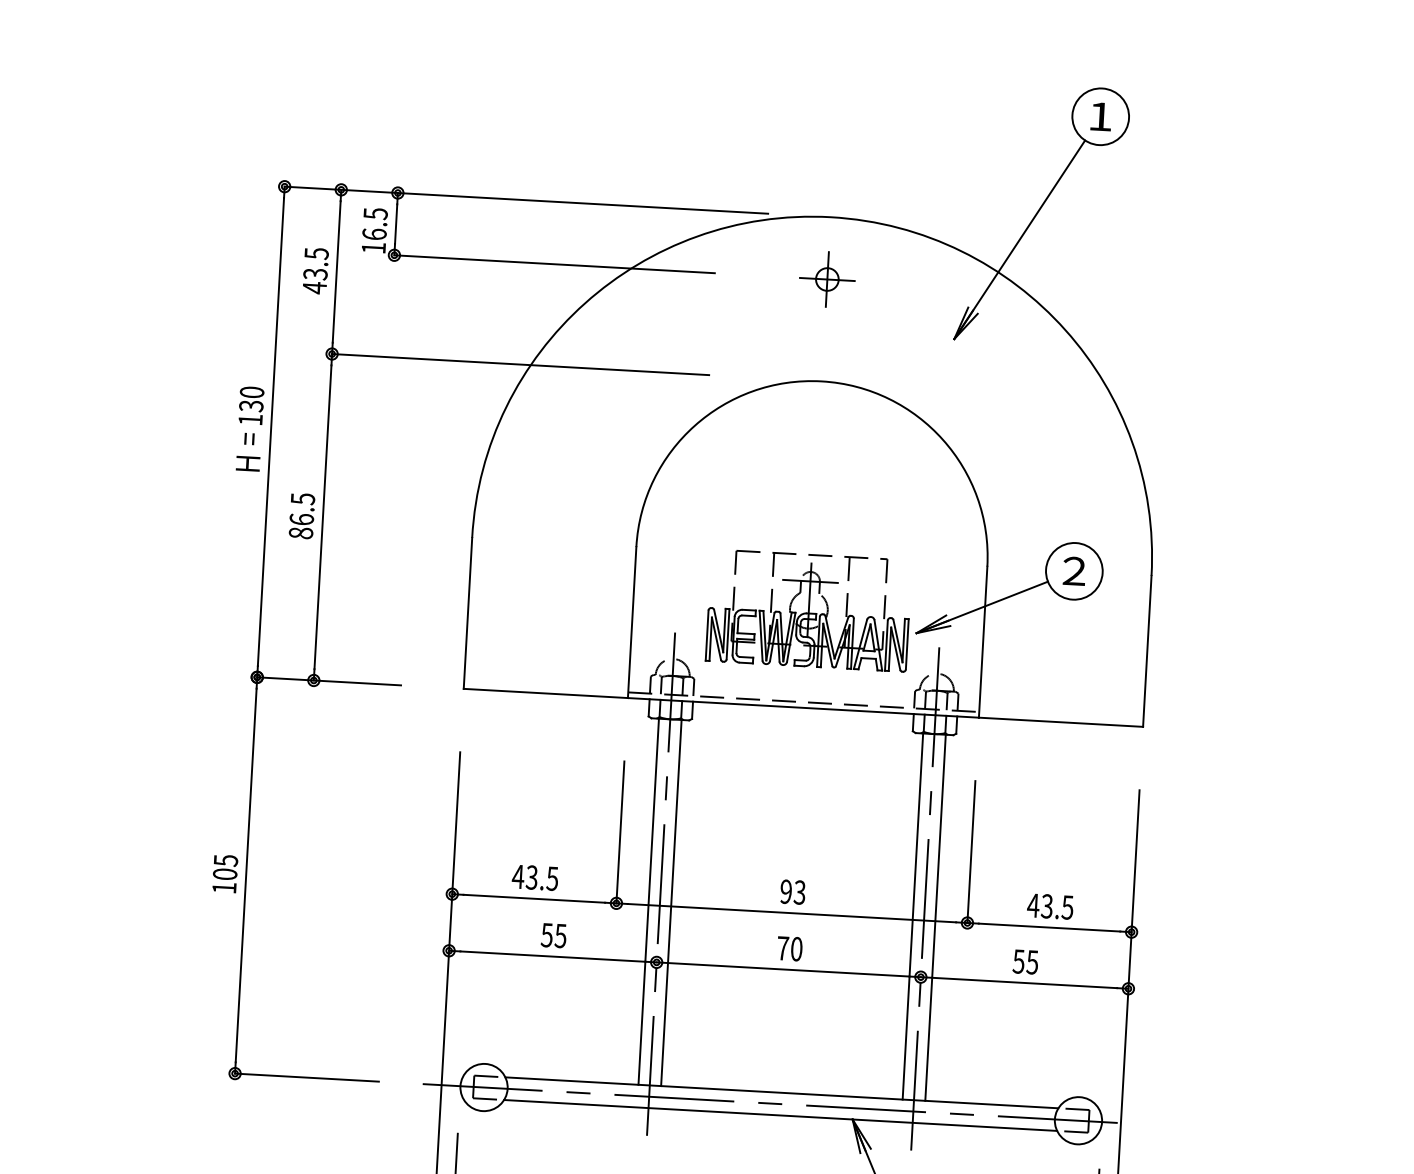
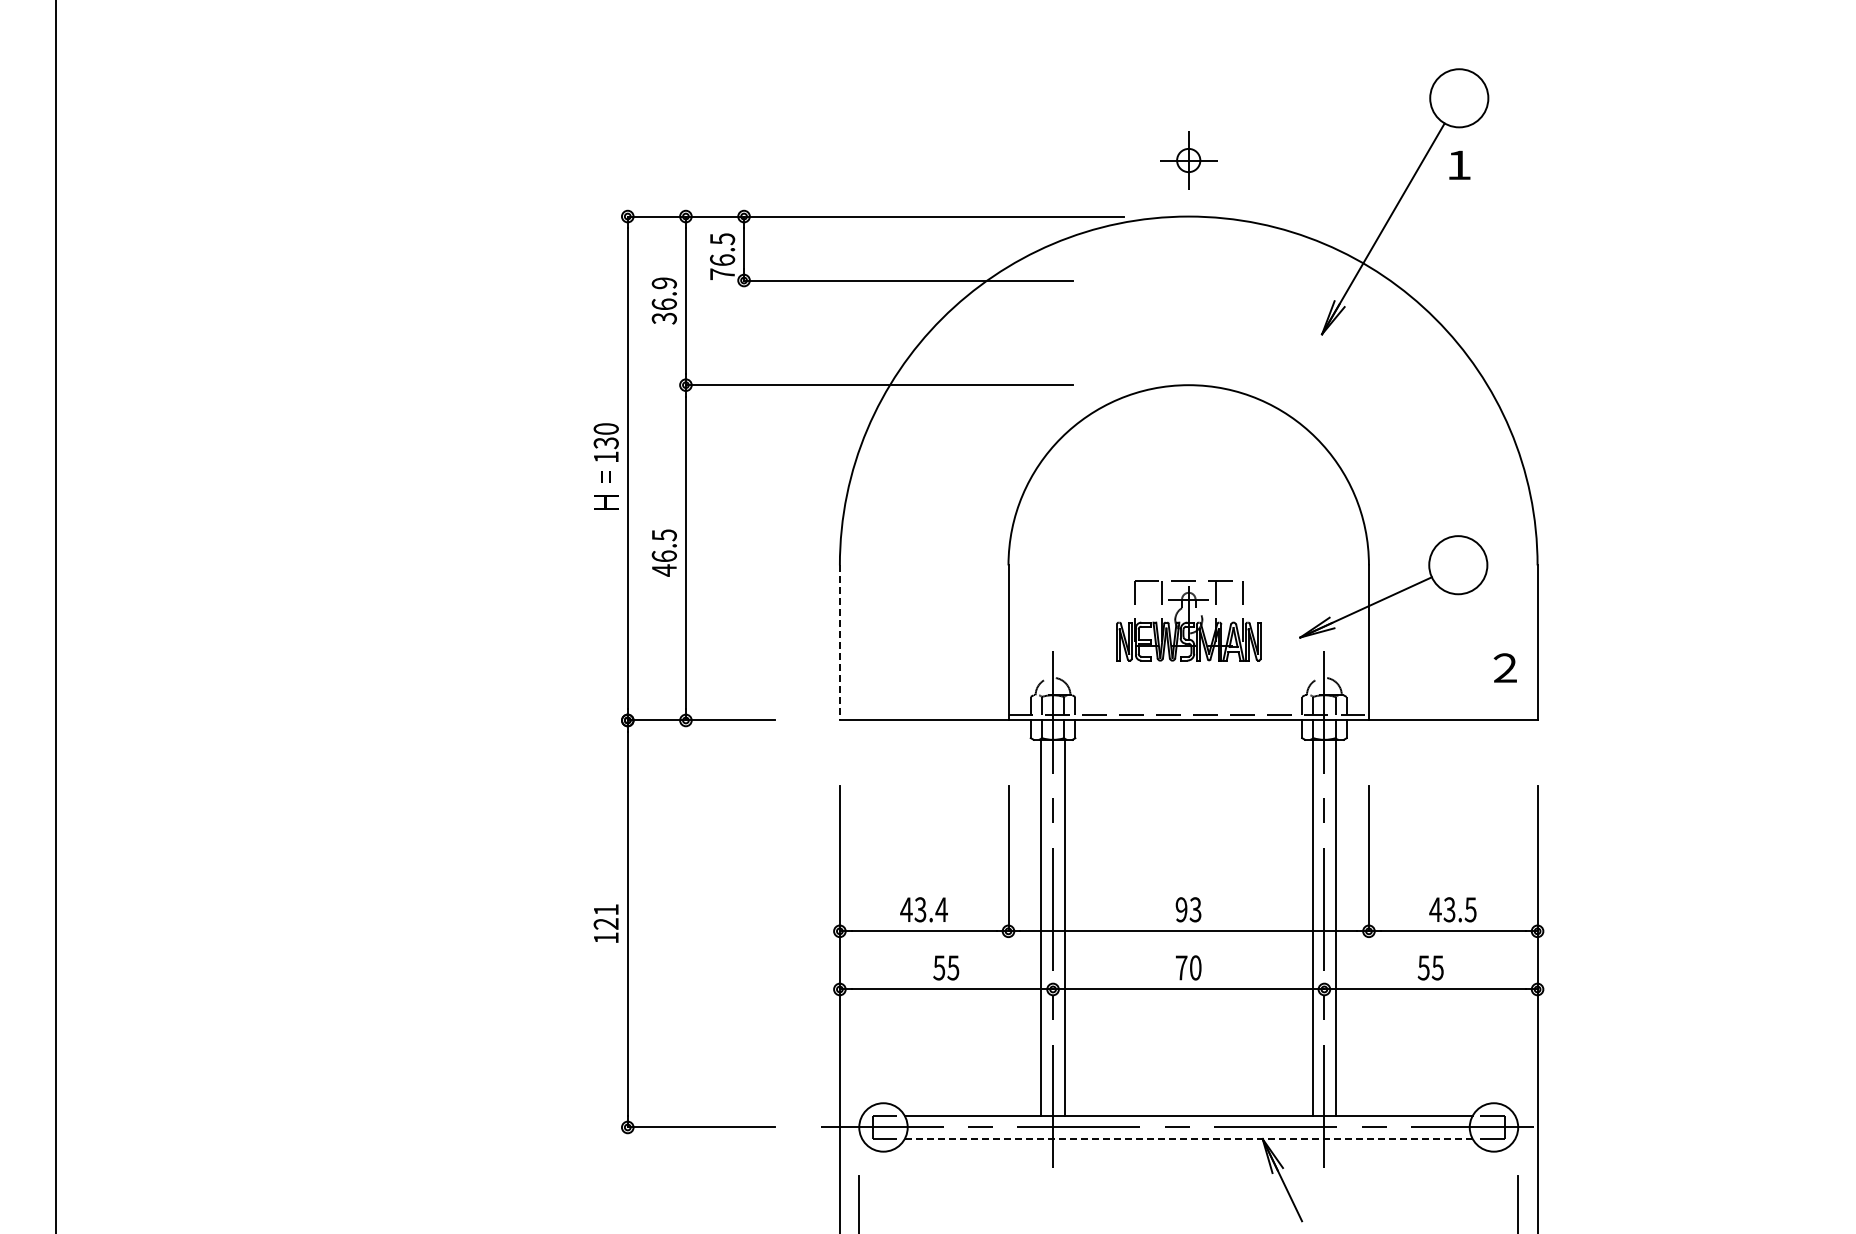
text: (1100, 116) -> (1459, 164), moved
text: (373, 248) -> (722, 274), 16.5 -> 76.5
text: (314, 270) -> (663, 300), 43.5 -> 36.9
part: (827, 279) -> (1188, 160), moved
text: (300, 533) -> (663, 570), 86.5 -> 46.5
text: (1073, 570) -> (1504, 667), moved
part: (808, 610) -> (1188, 620), size x0.7
line: (467, 612) -> (839, 642), solid -> dashed
text: (224, 866) -> (605, 916), 105 -> 121
text: (552, 878) -> (941, 909), 43.5 -> 43.4
line: (780, 1115) -> (1188, 1139), solid -> dashed

